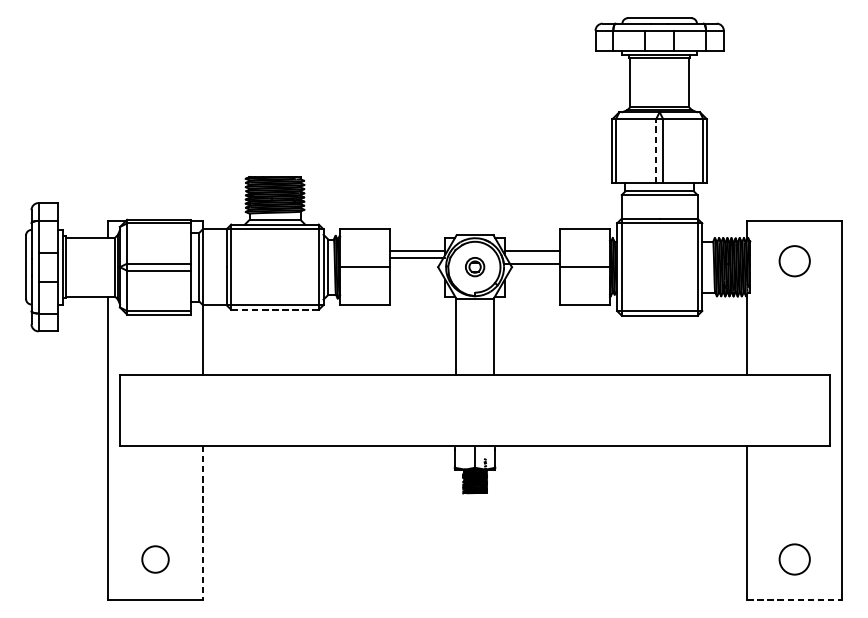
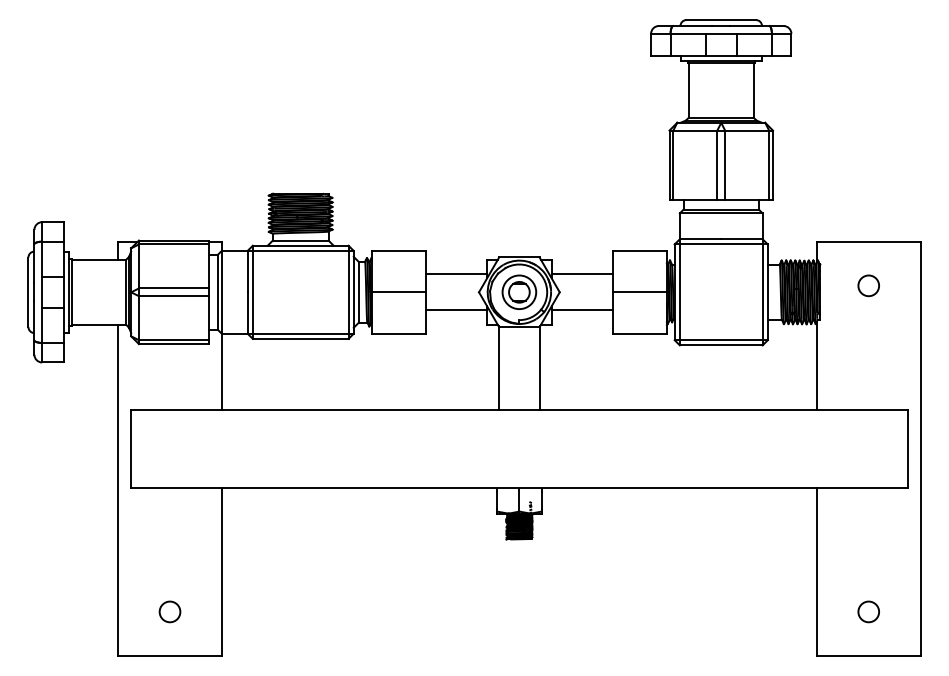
line: (656, 151) -> (717, 165), dashed -> solid
line: (417, 258) -> (456, 310), moved
circle: (794, 260) -> (868, 285), size x0.62
line: (531, 263) -> (581, 310), moved
part: (475, 266) -> (519, 291), size x1.67
line: (274, 309) -> (300, 338), dashed -> solid
line: (202, 523) -> (221, 572), dashed -> solid
circle: (155, 559) -> (169, 611), size x0.71
circle: (794, 559) -> (868, 611), size x0.62
line: (794, 599) -> (868, 655), dashed -> solid

